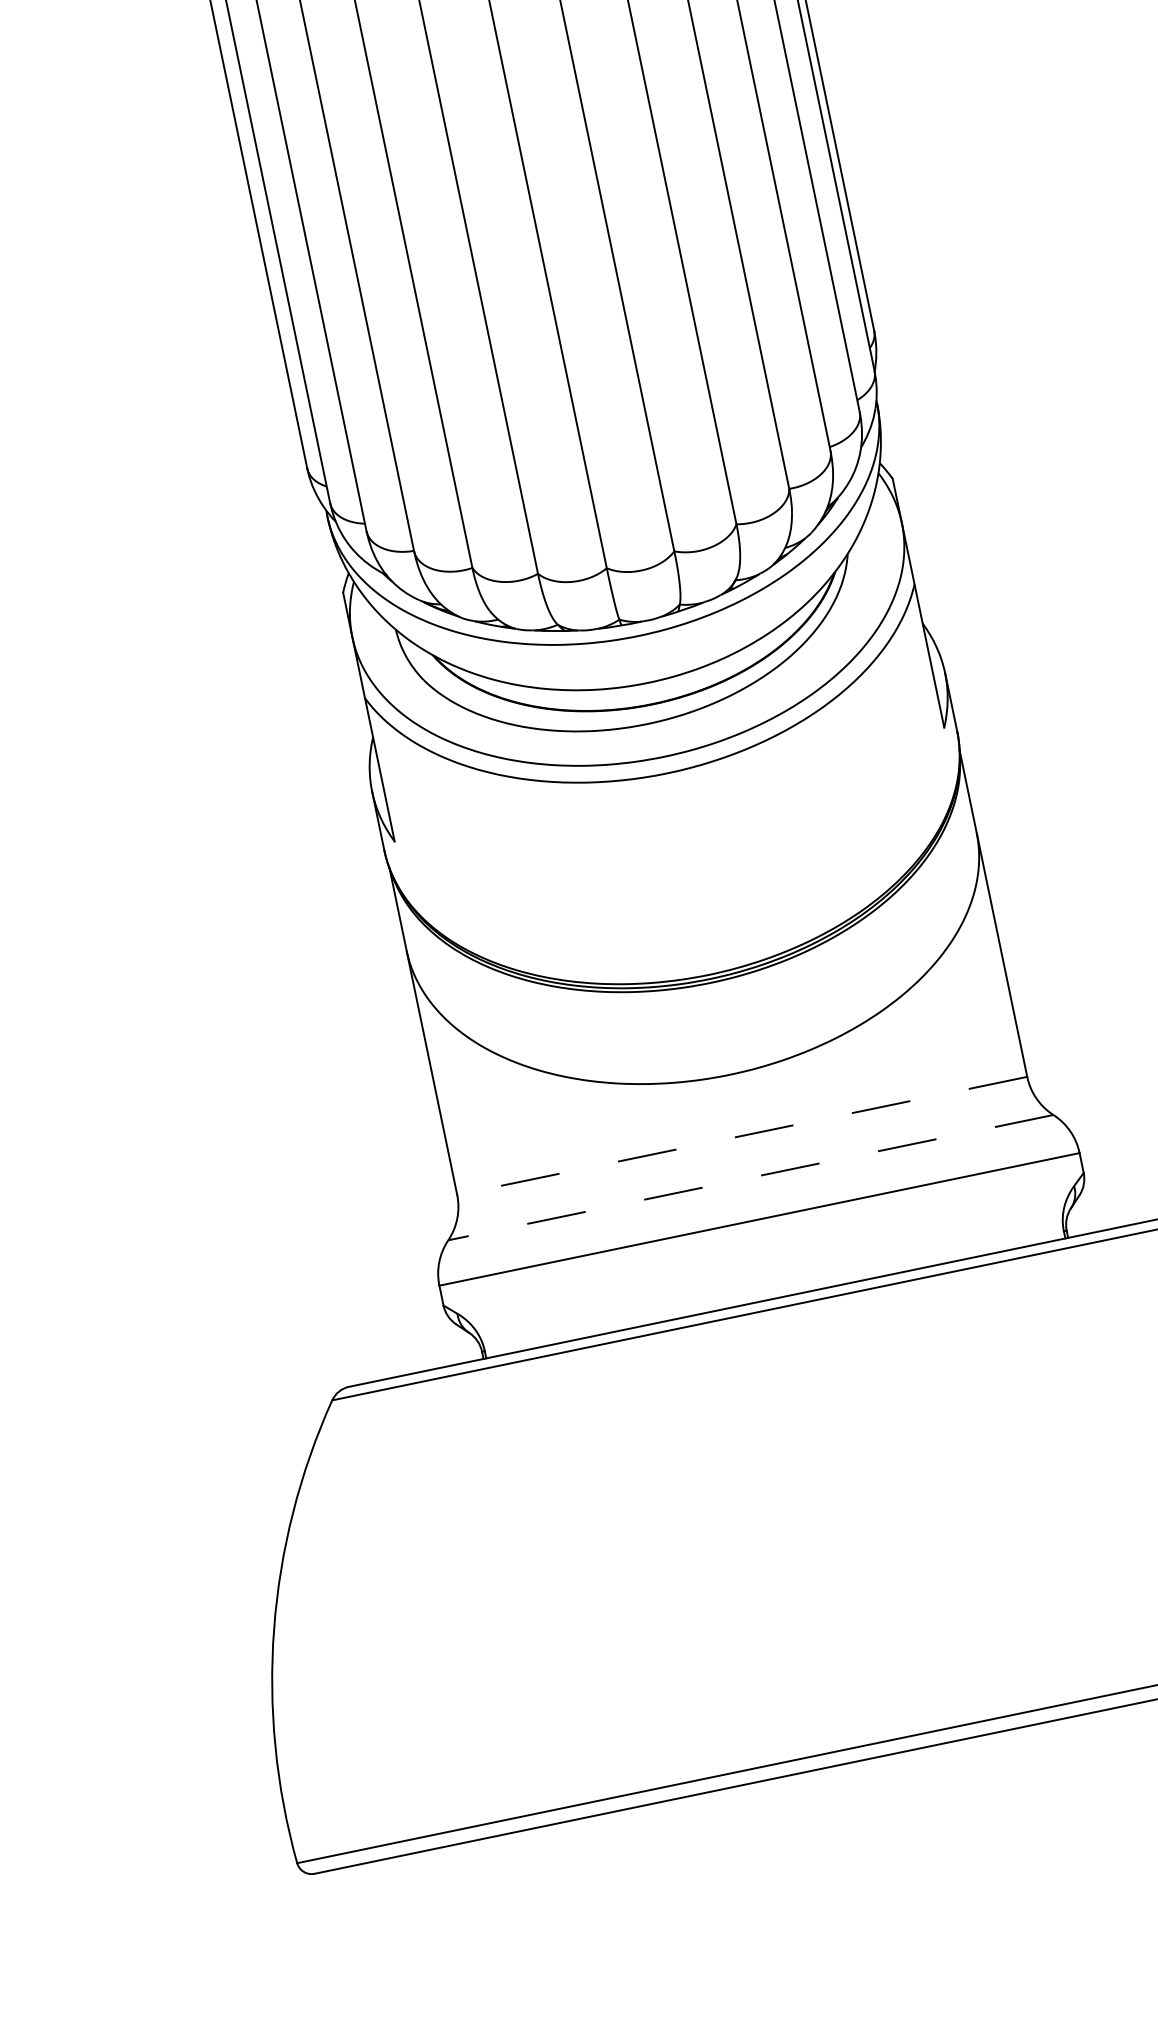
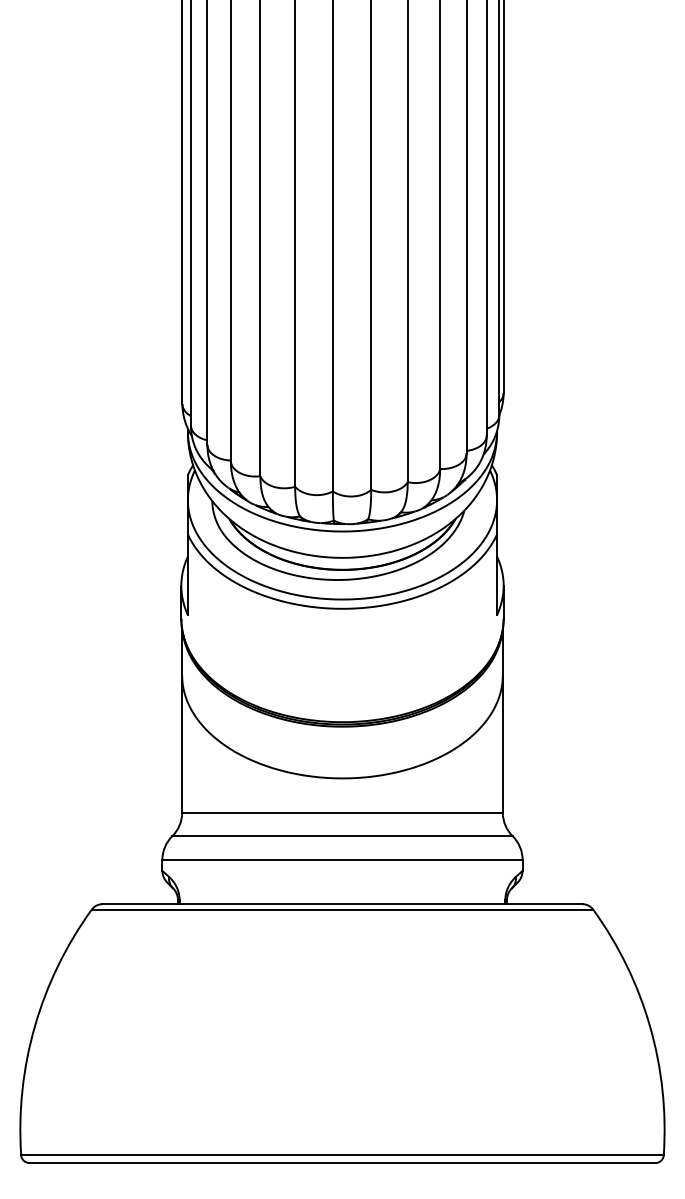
line: (742, 1135) -> (342, 812), dashed -> solid
line: (750, 1178) -> (342, 836), dashed -> solid

